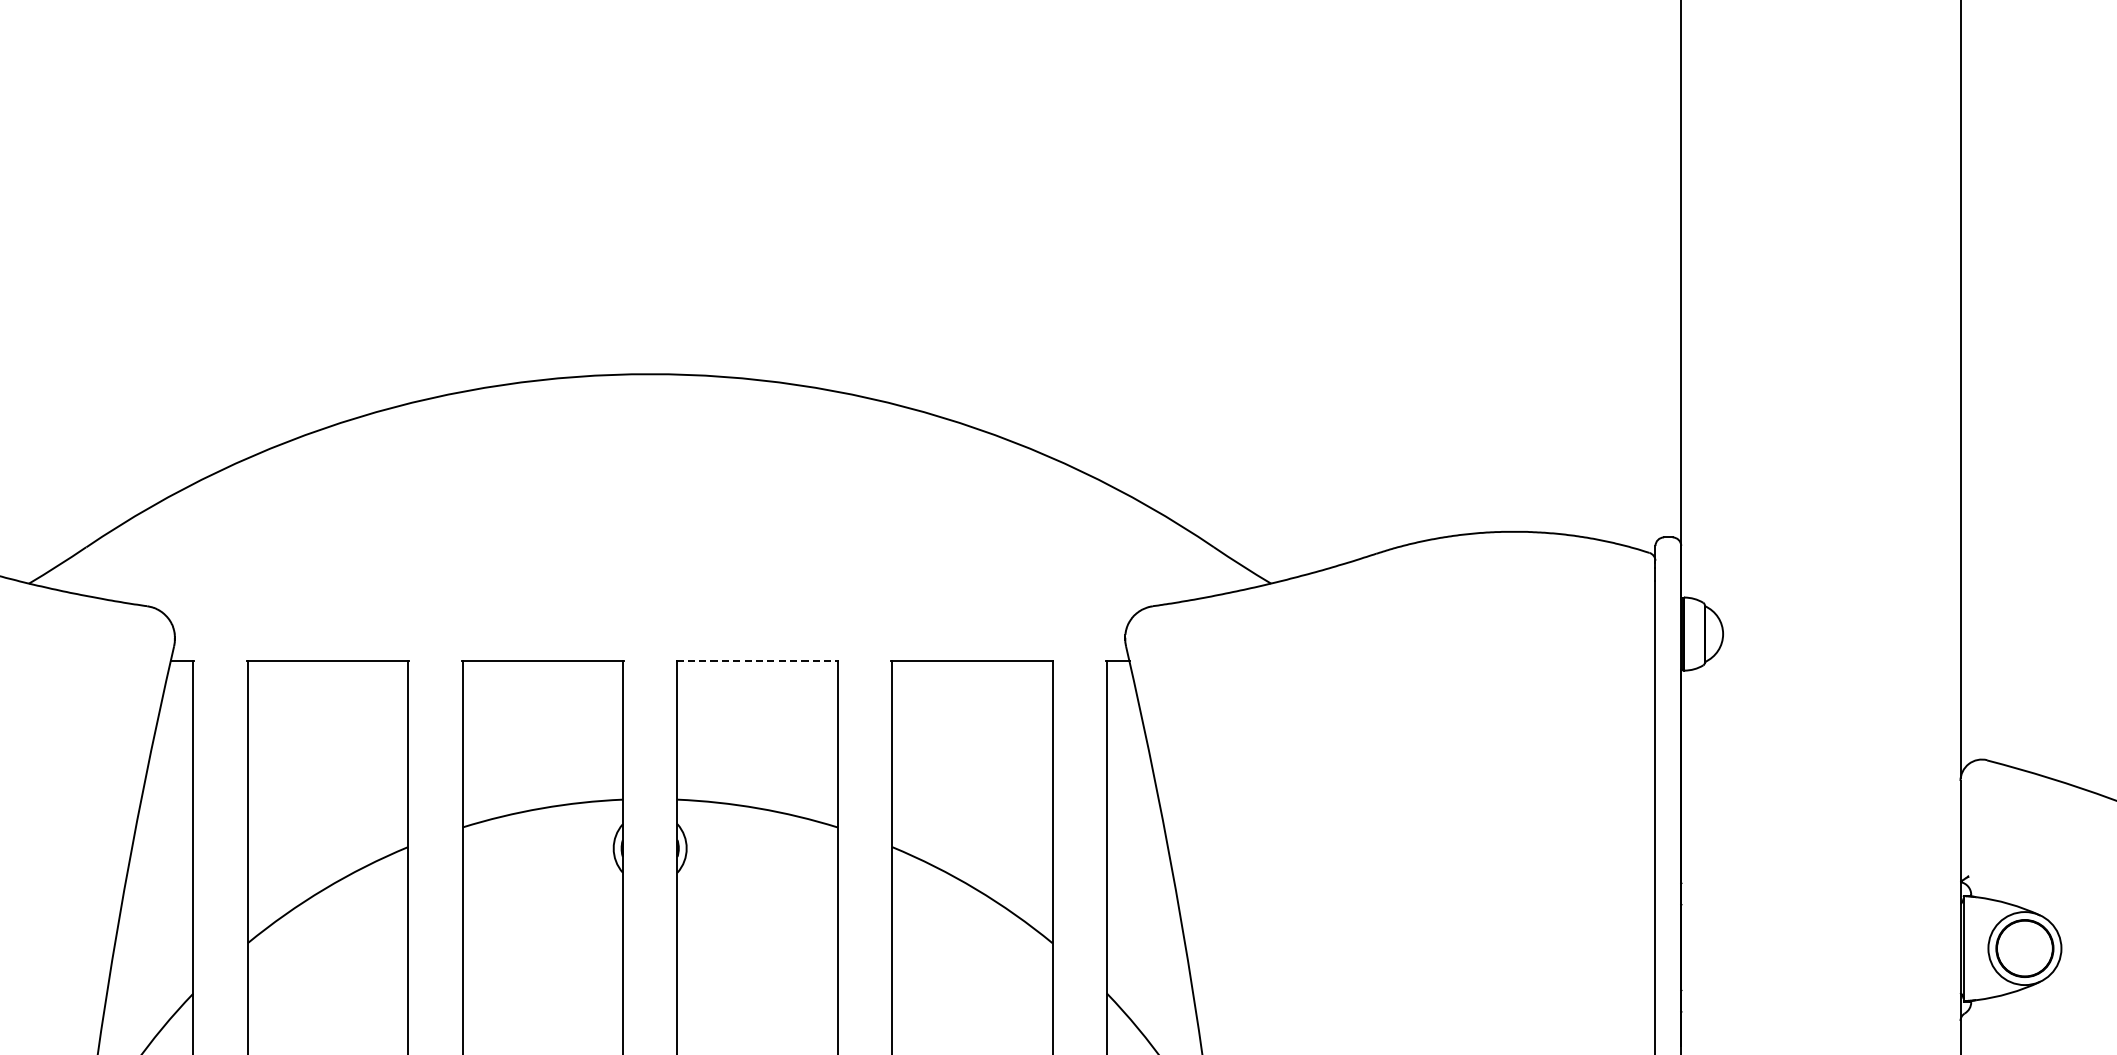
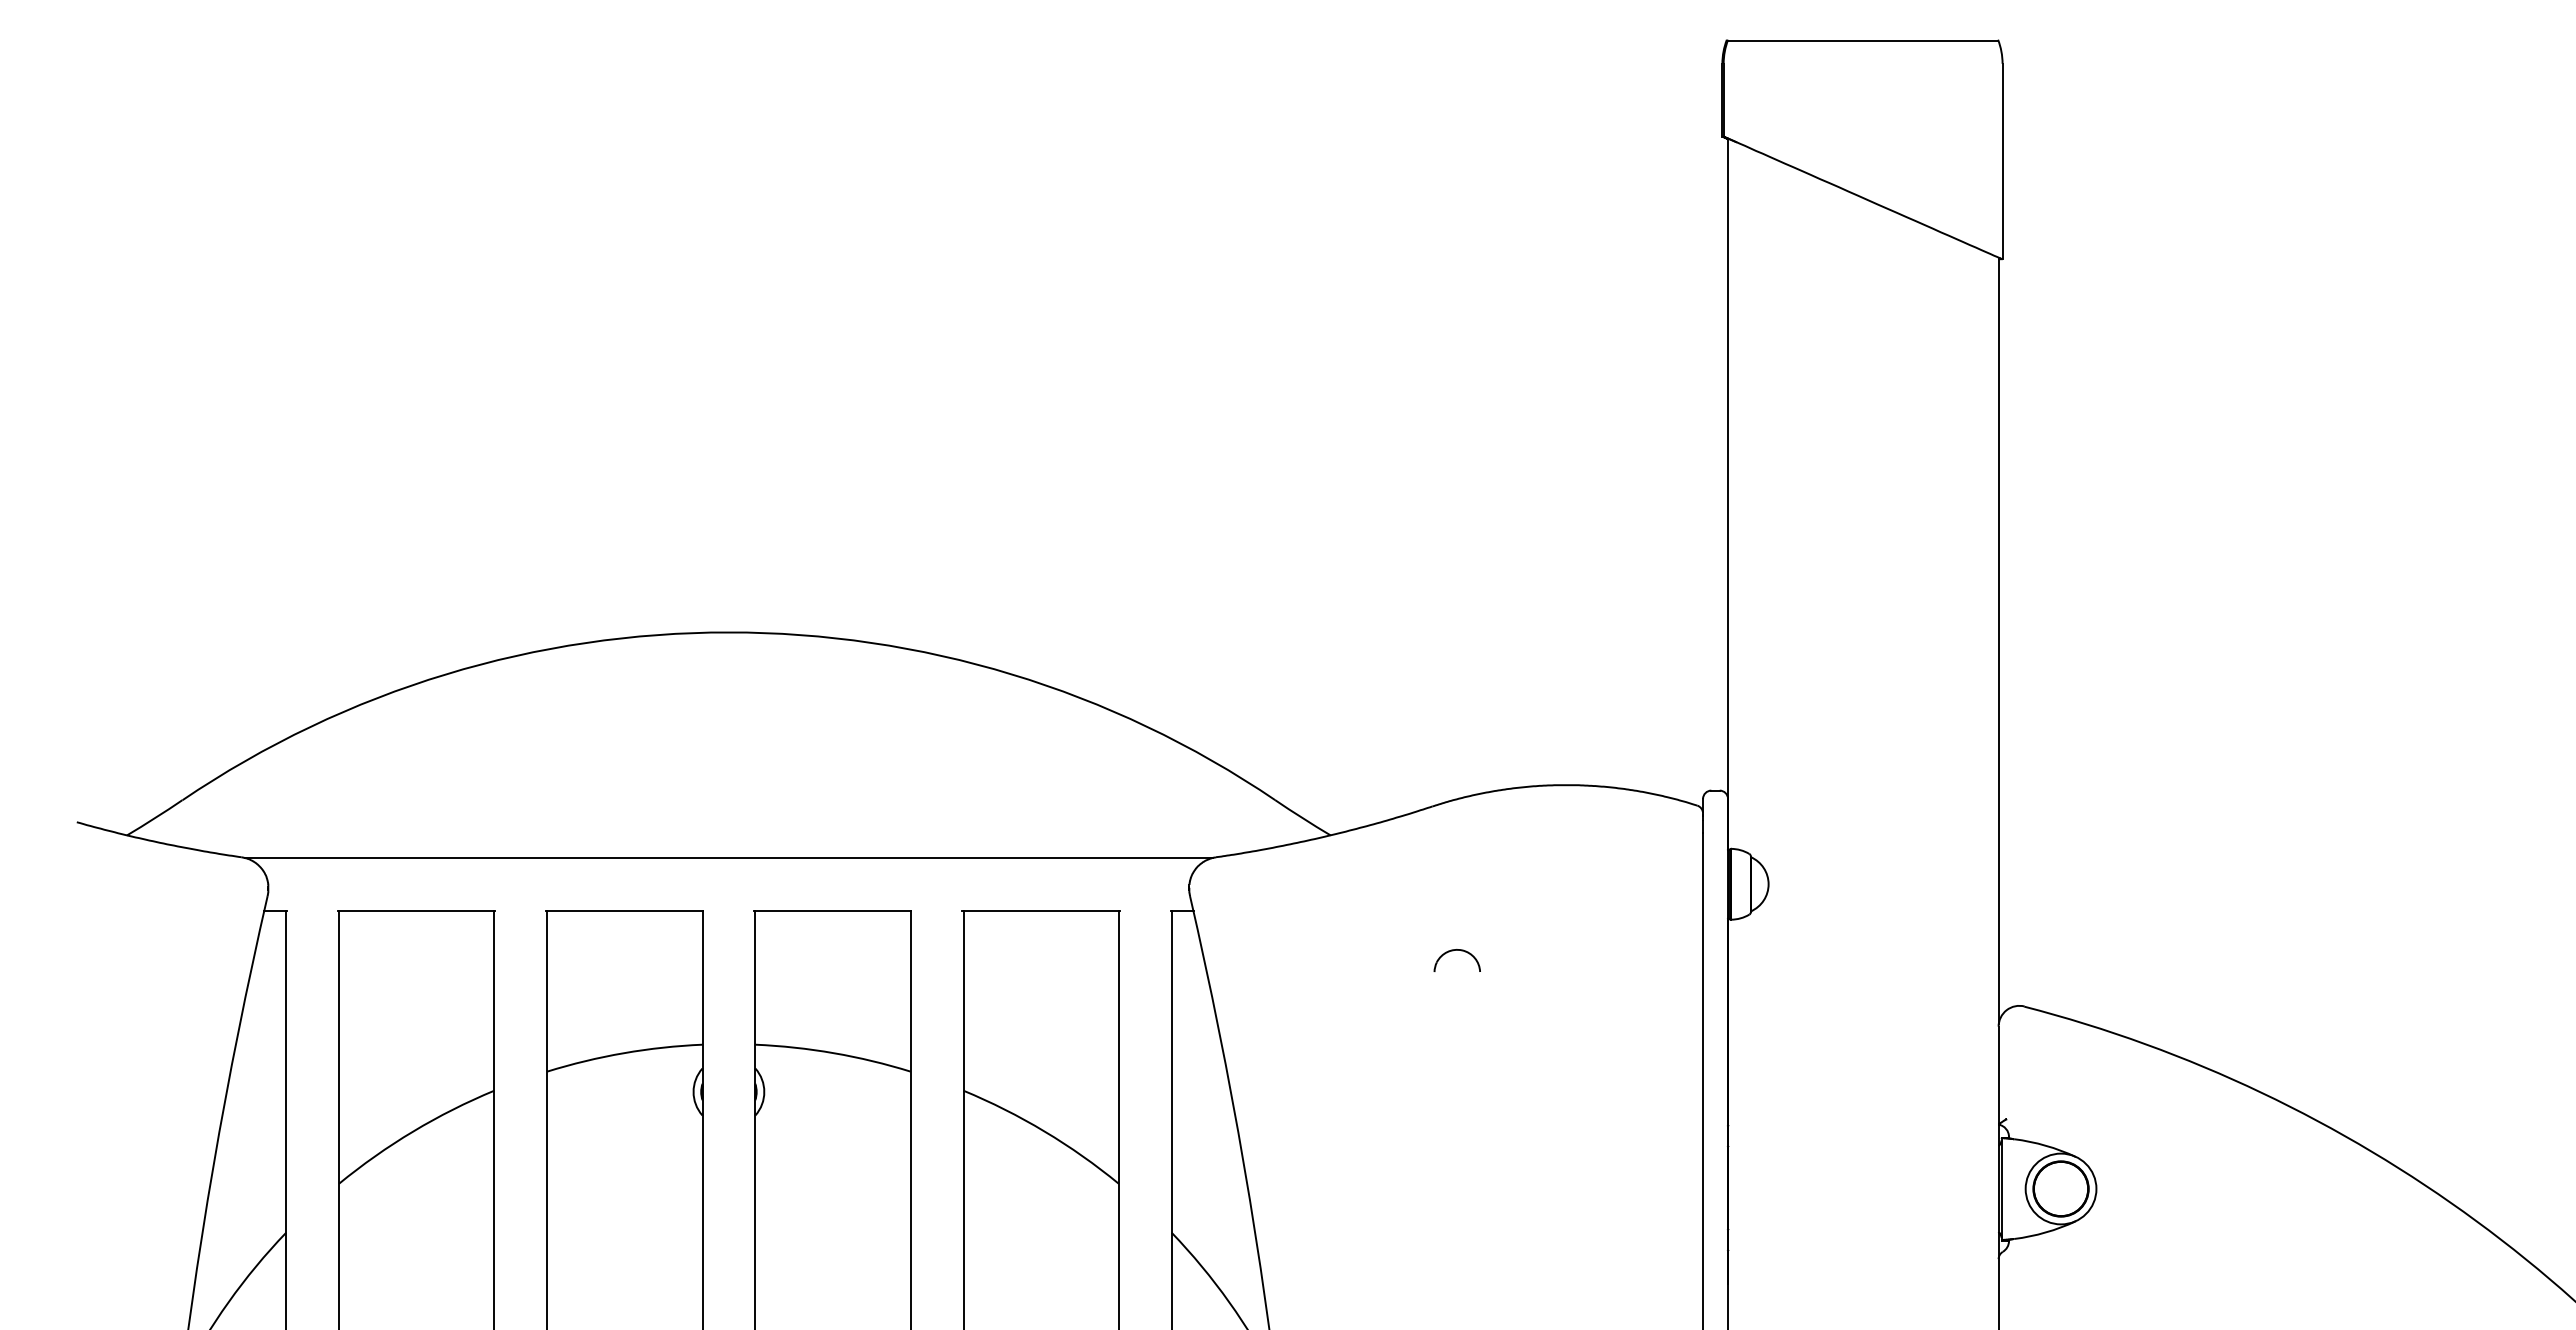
line: (649, 606) -> (728, 857), added
line: (757, 661) -> (832, 910), dashed -> solid
part: (1397, 703) -> (1453, 951), added

